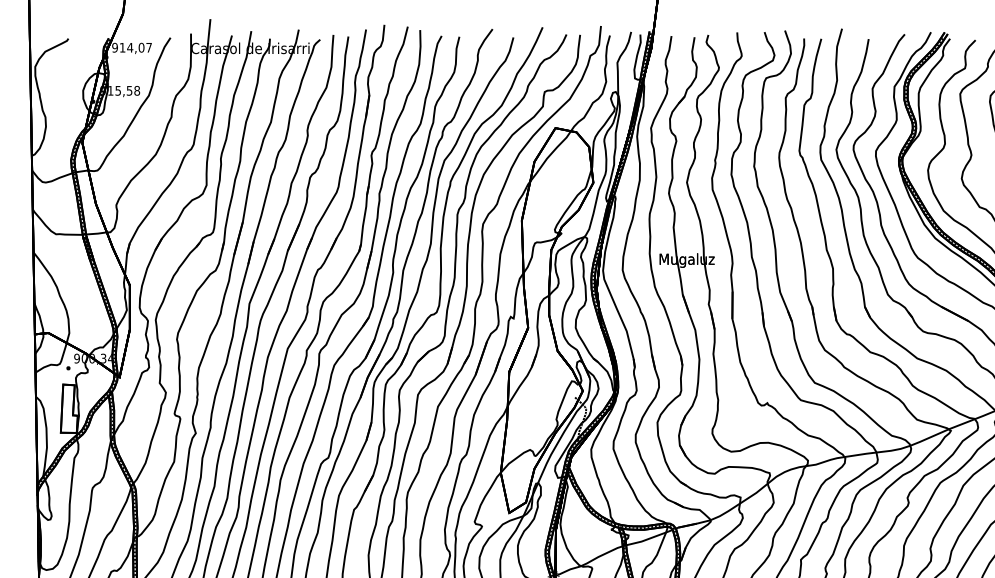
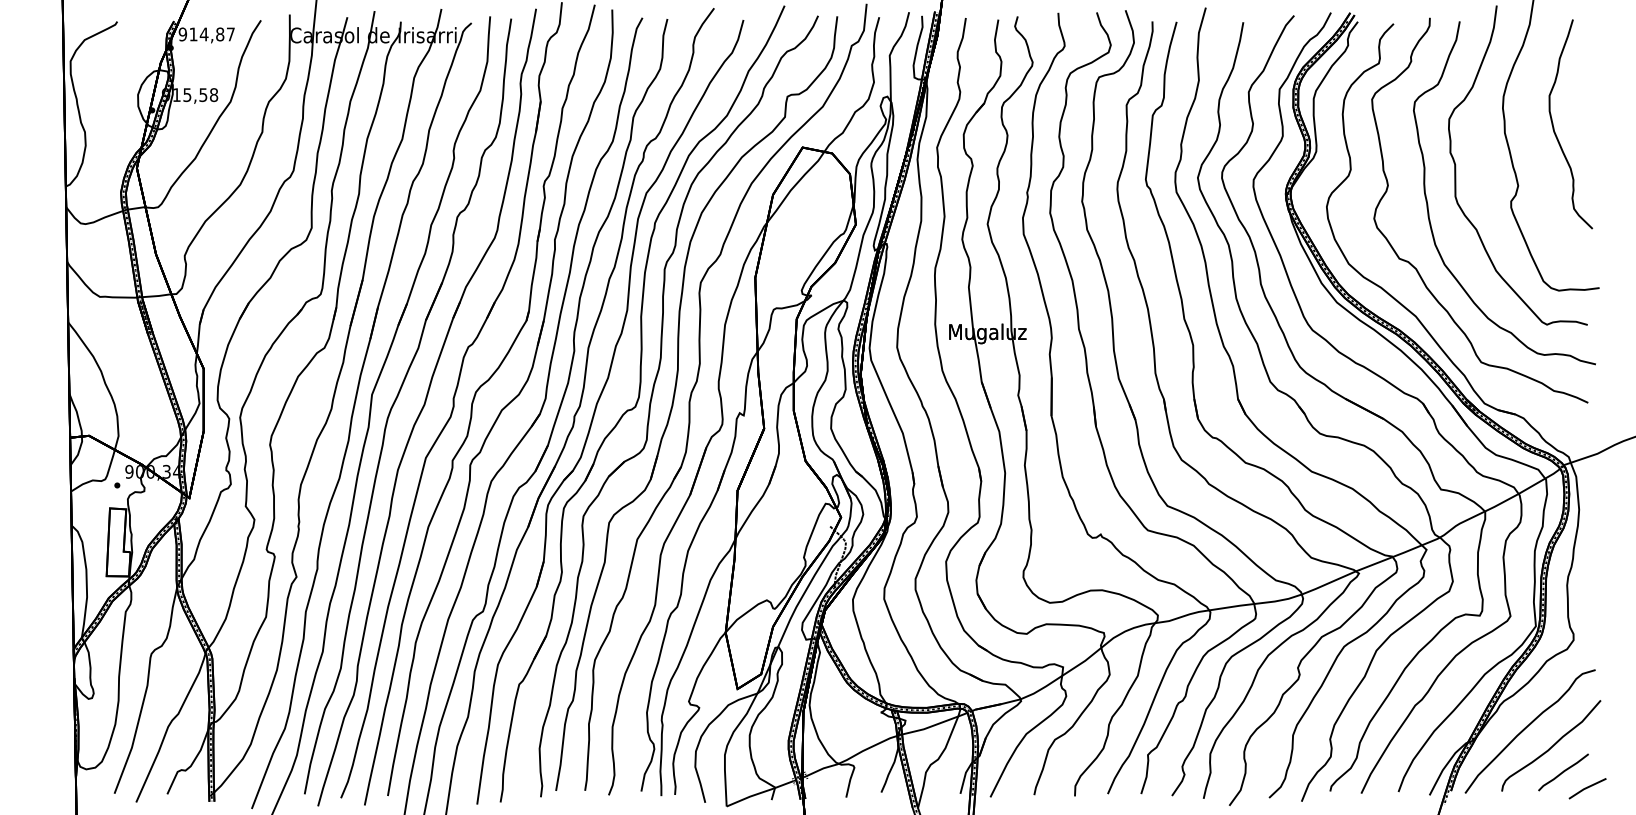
text: (141, 47) -> (220, 34), 914,07 -> 914,87

